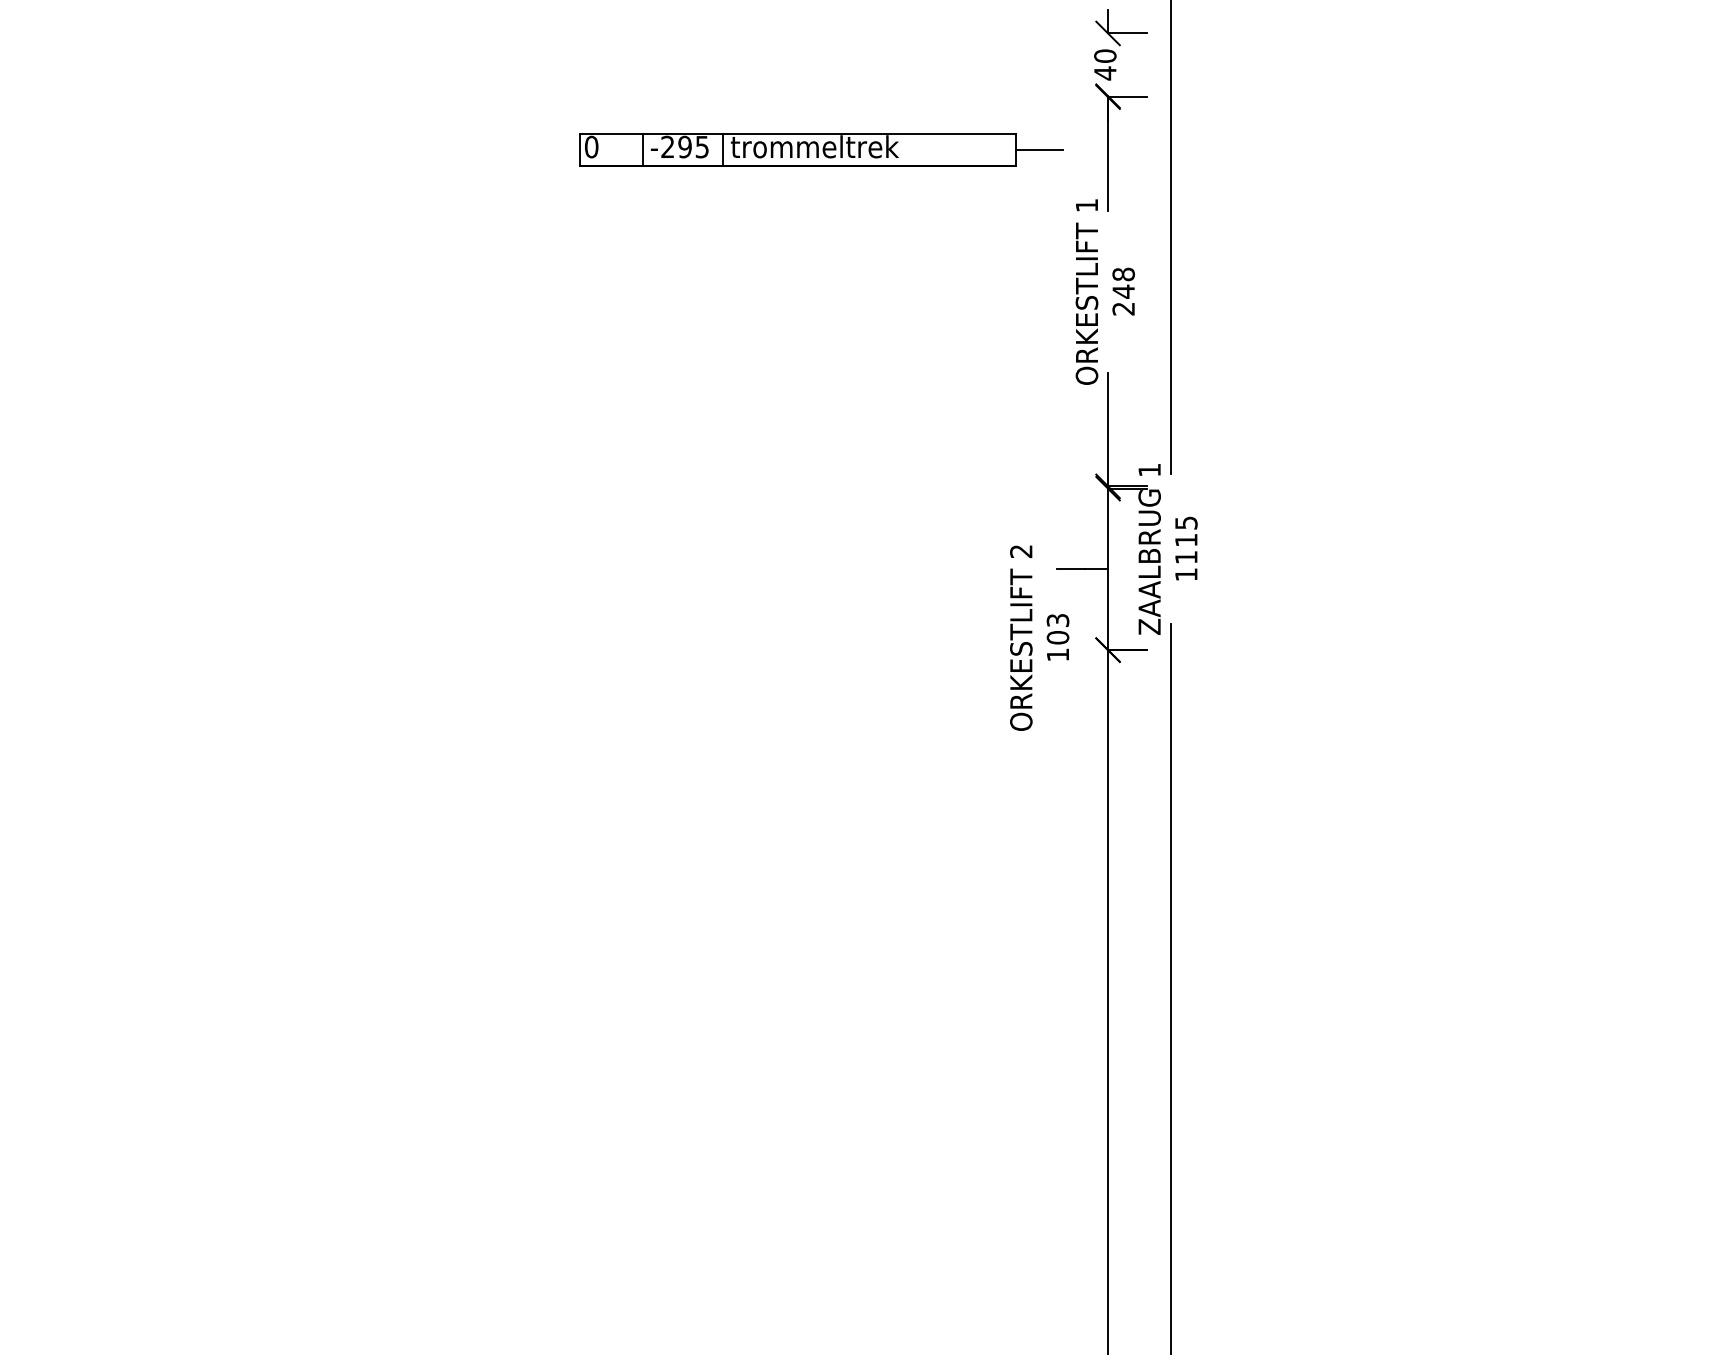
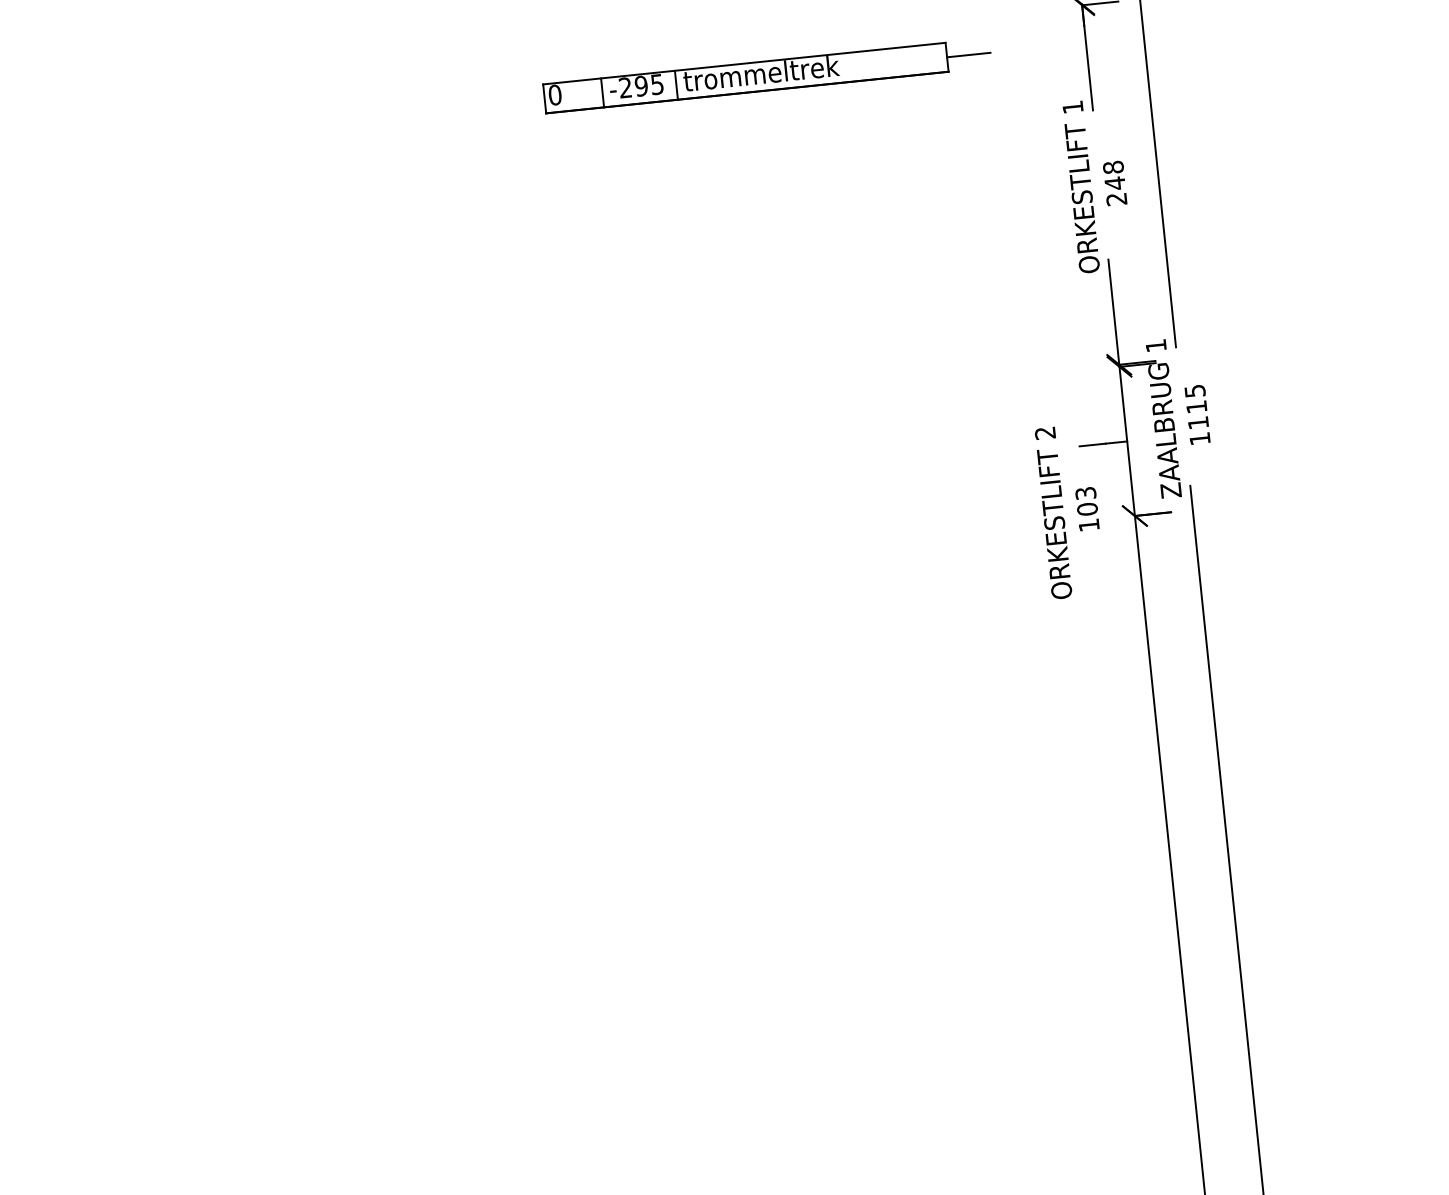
part: (821, 149) -> (767, 75), moved

